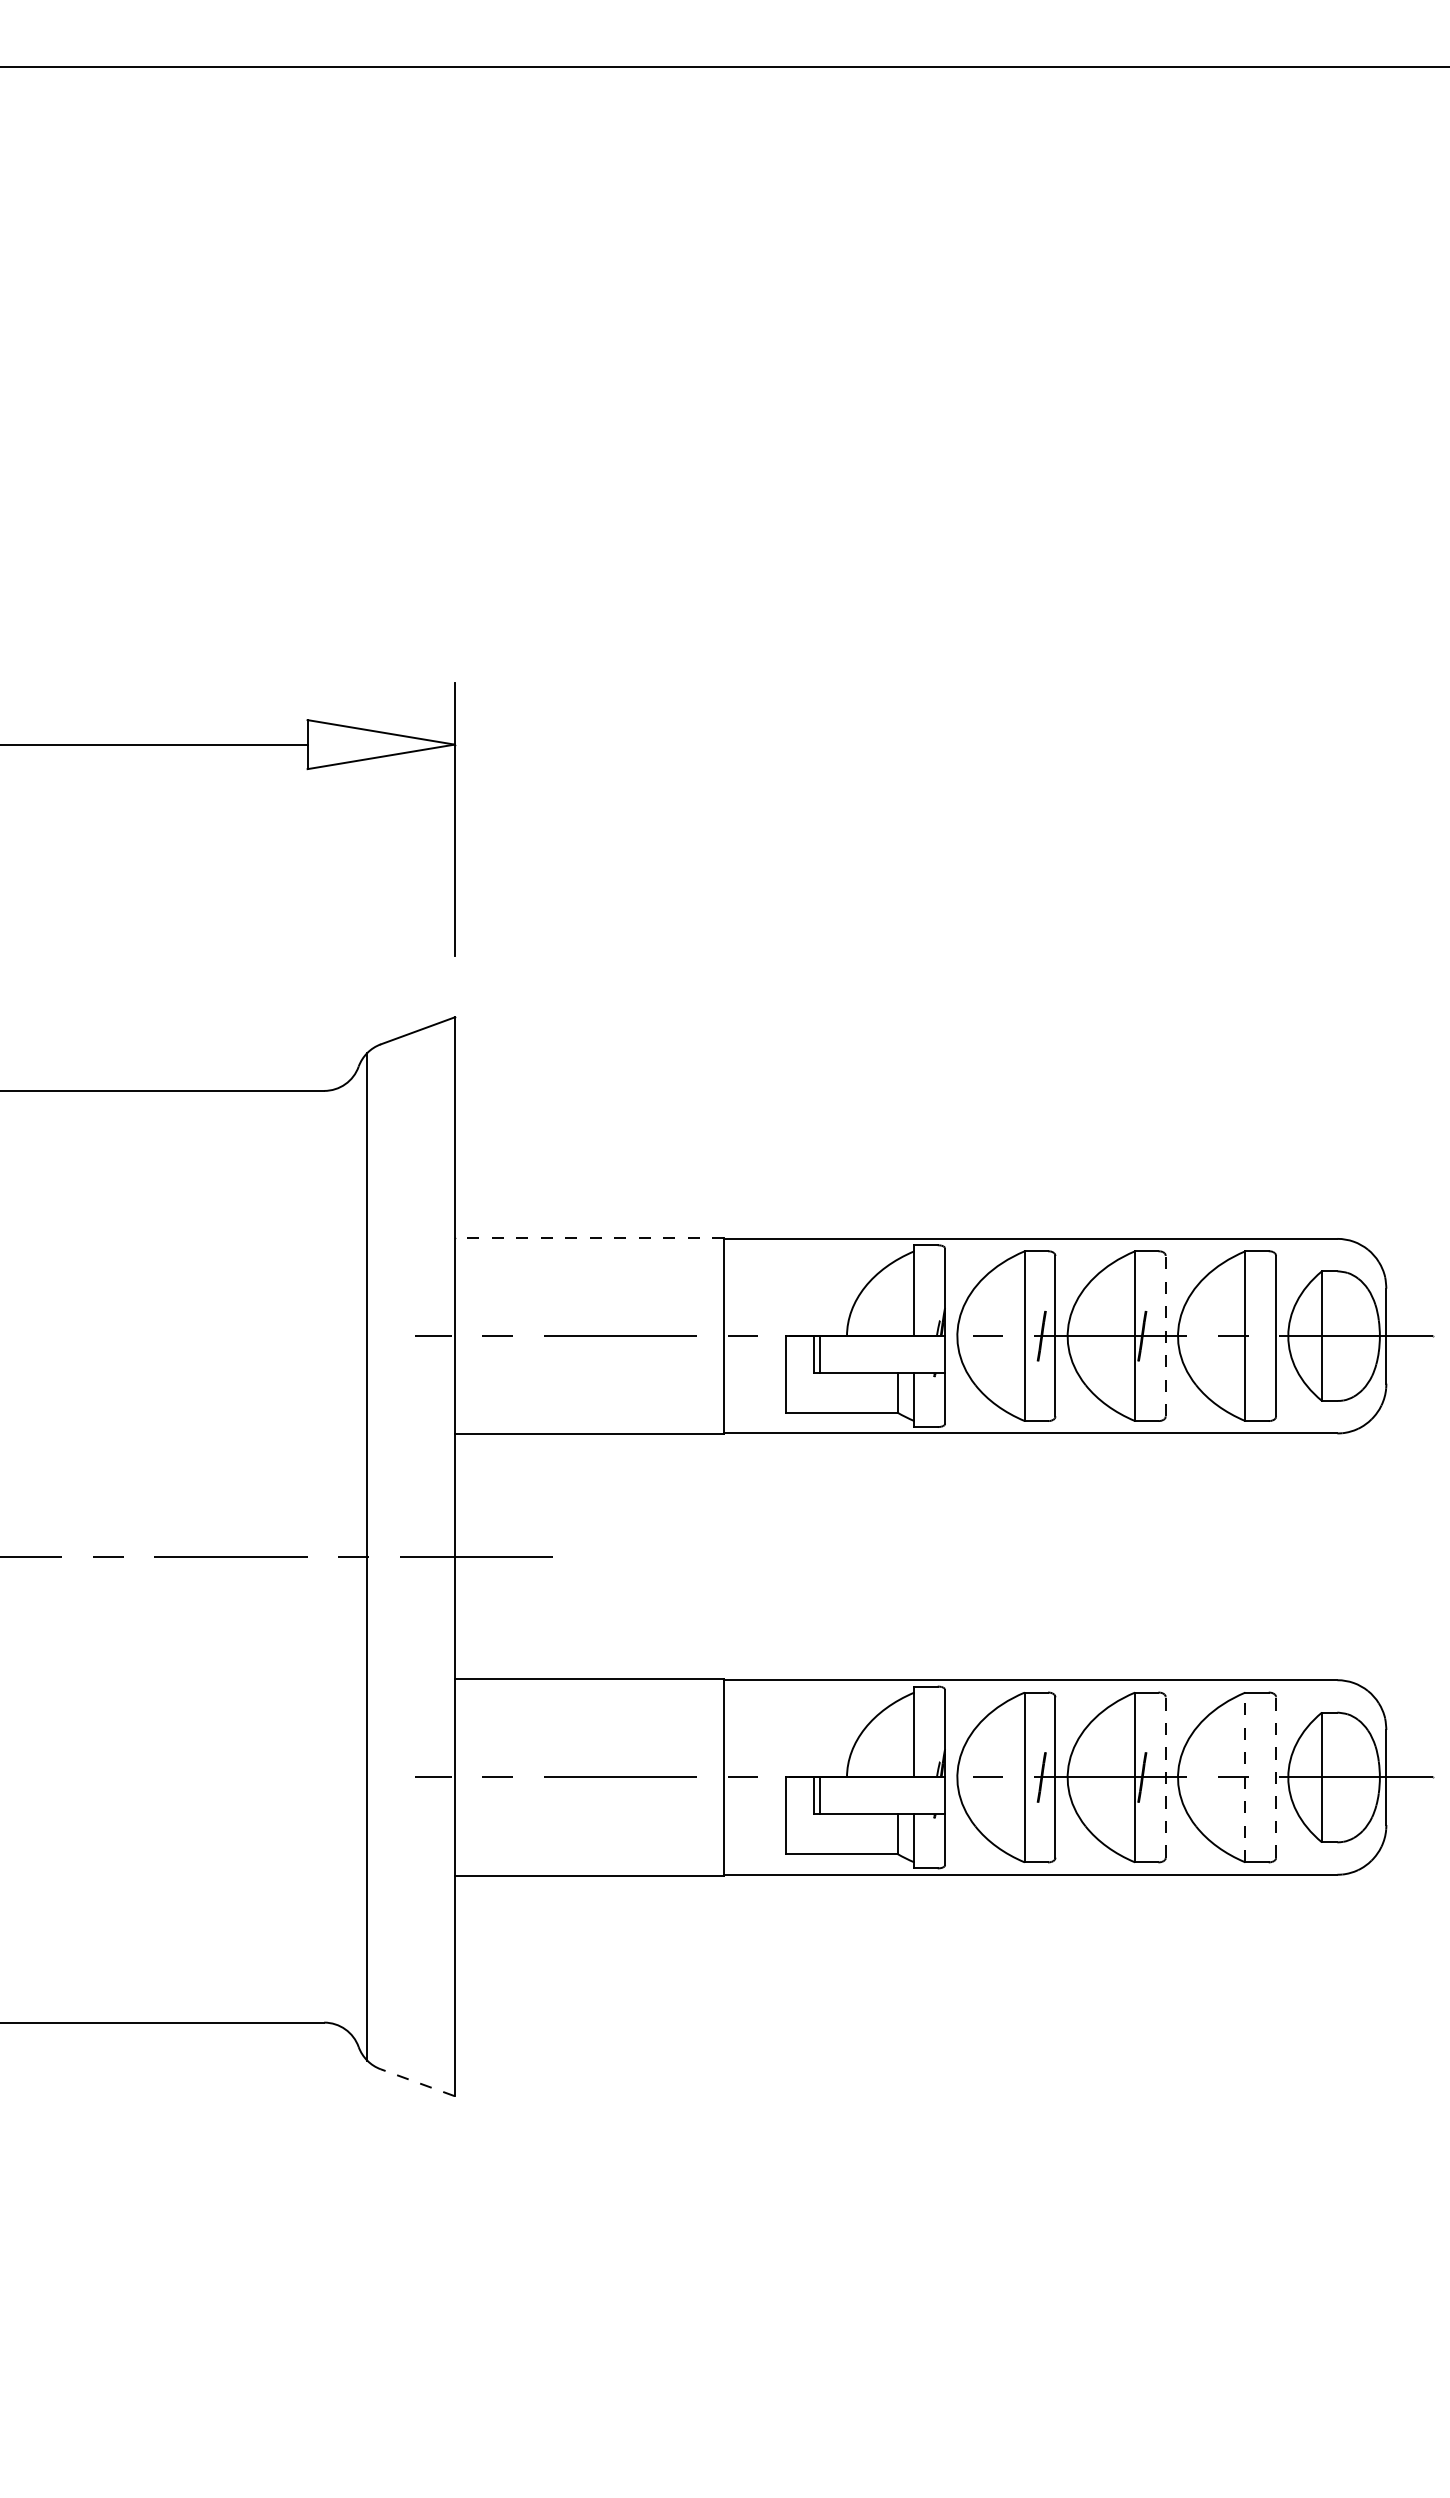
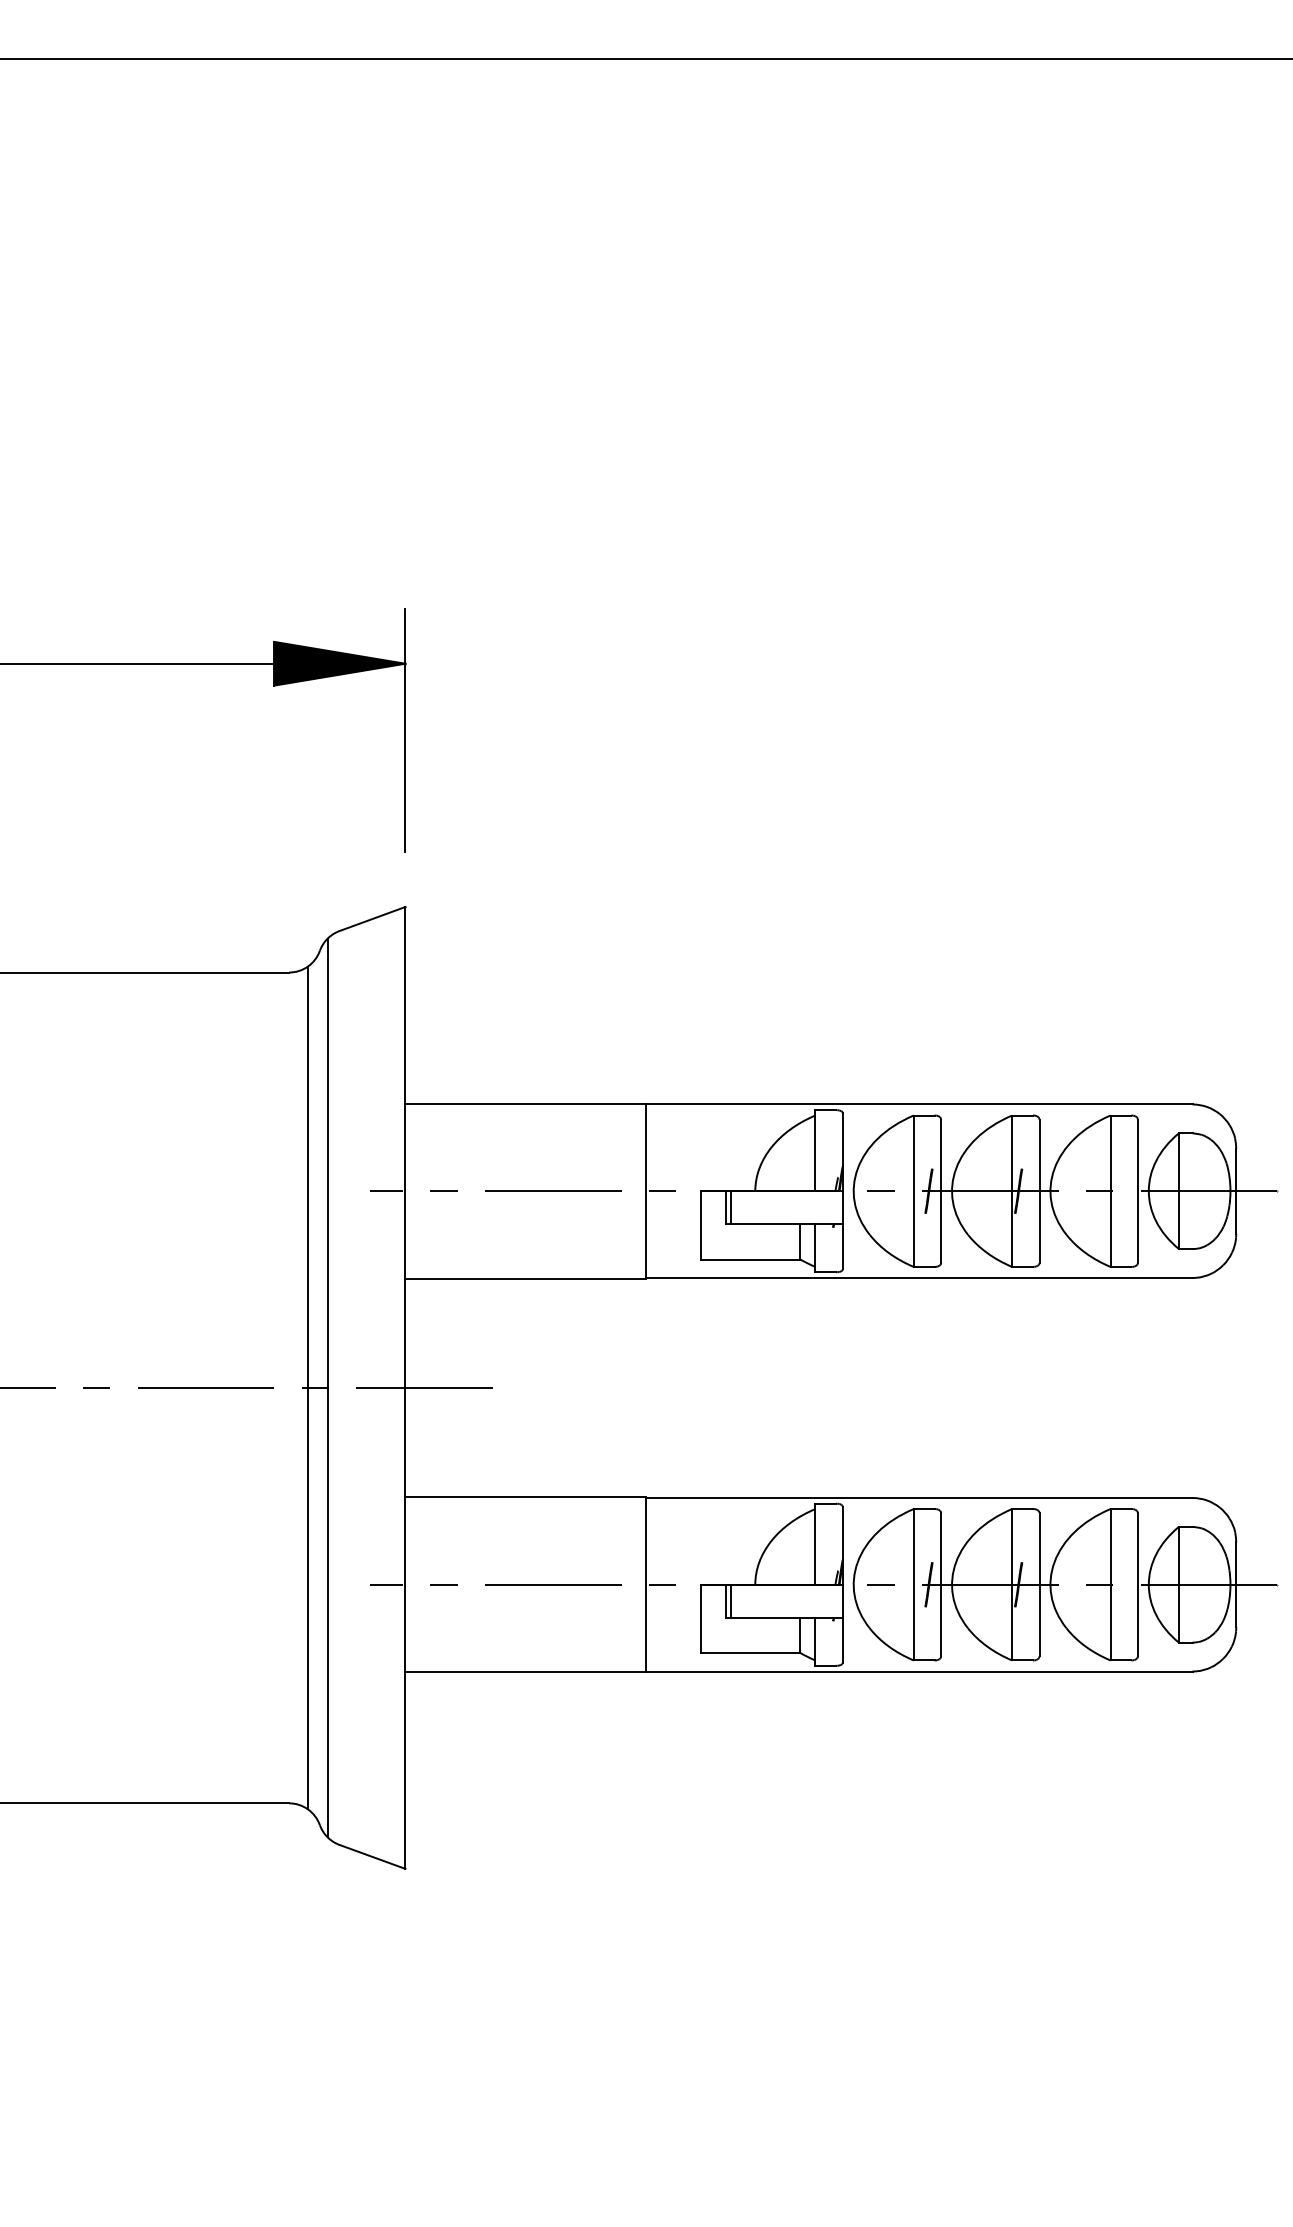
fill: (380, 744) -> (339, 663), added
line: (589, 1238) -> (525, 1104), dashed -> solid
line: (1165, 1335) -> (1039, 1190), dashed -> solid
line: (345, 1556) -> (308, 1387), added
line: (1165, 1777) -> (1039, 1584), dashed -> solid
line: (1245, 1777) -> (1110, 1584), dashed -> solid
line: (1276, 1777) -> (1138, 1584), dashed -> solid
line: (417, 2082) -> (372, 1856), dashed -> solid

